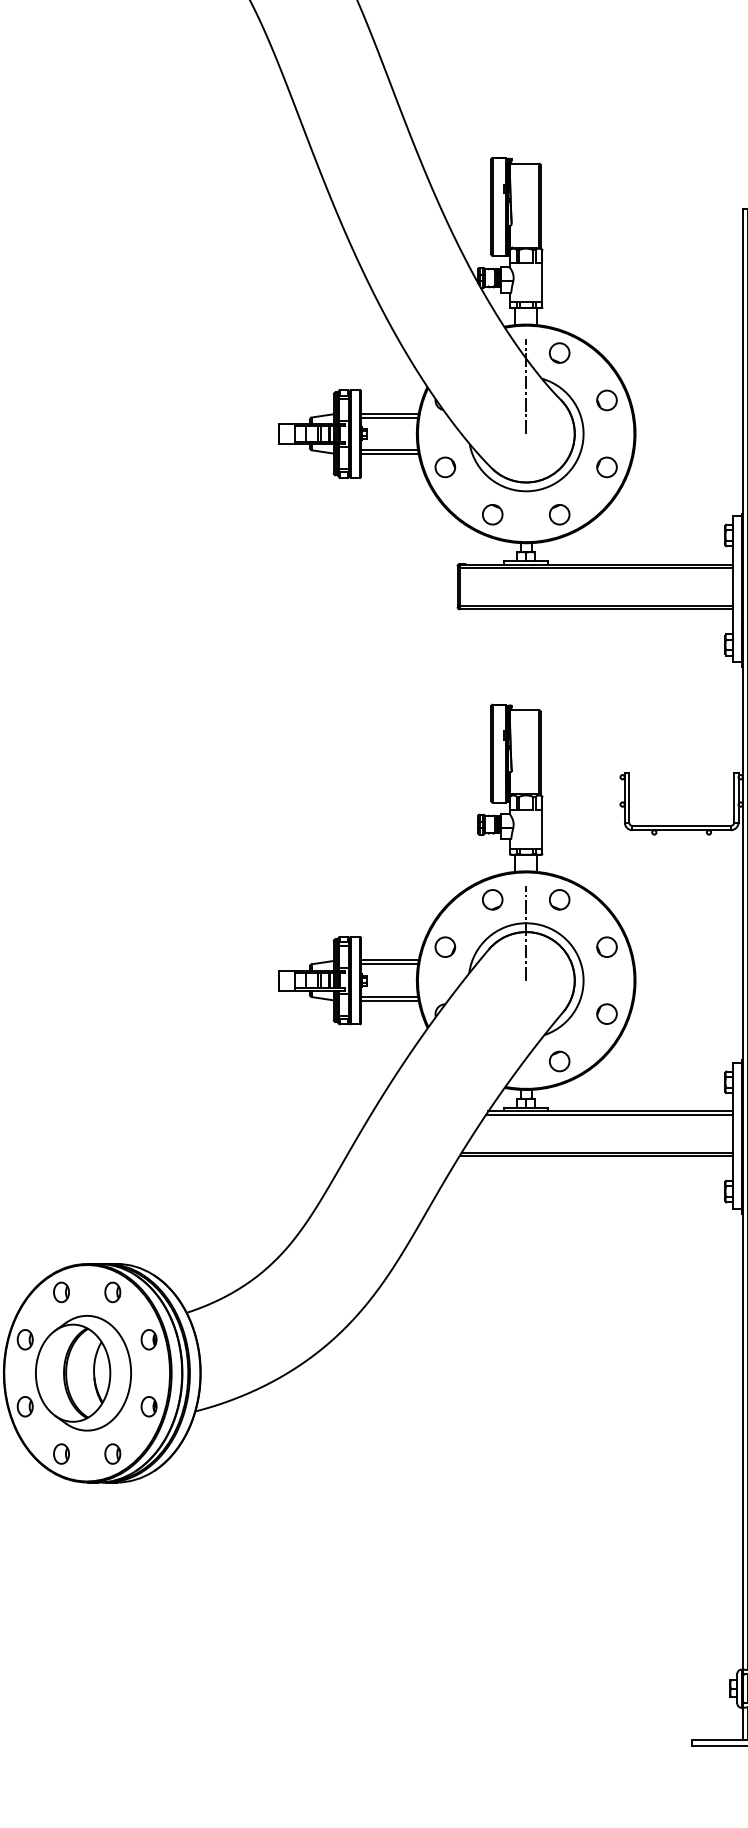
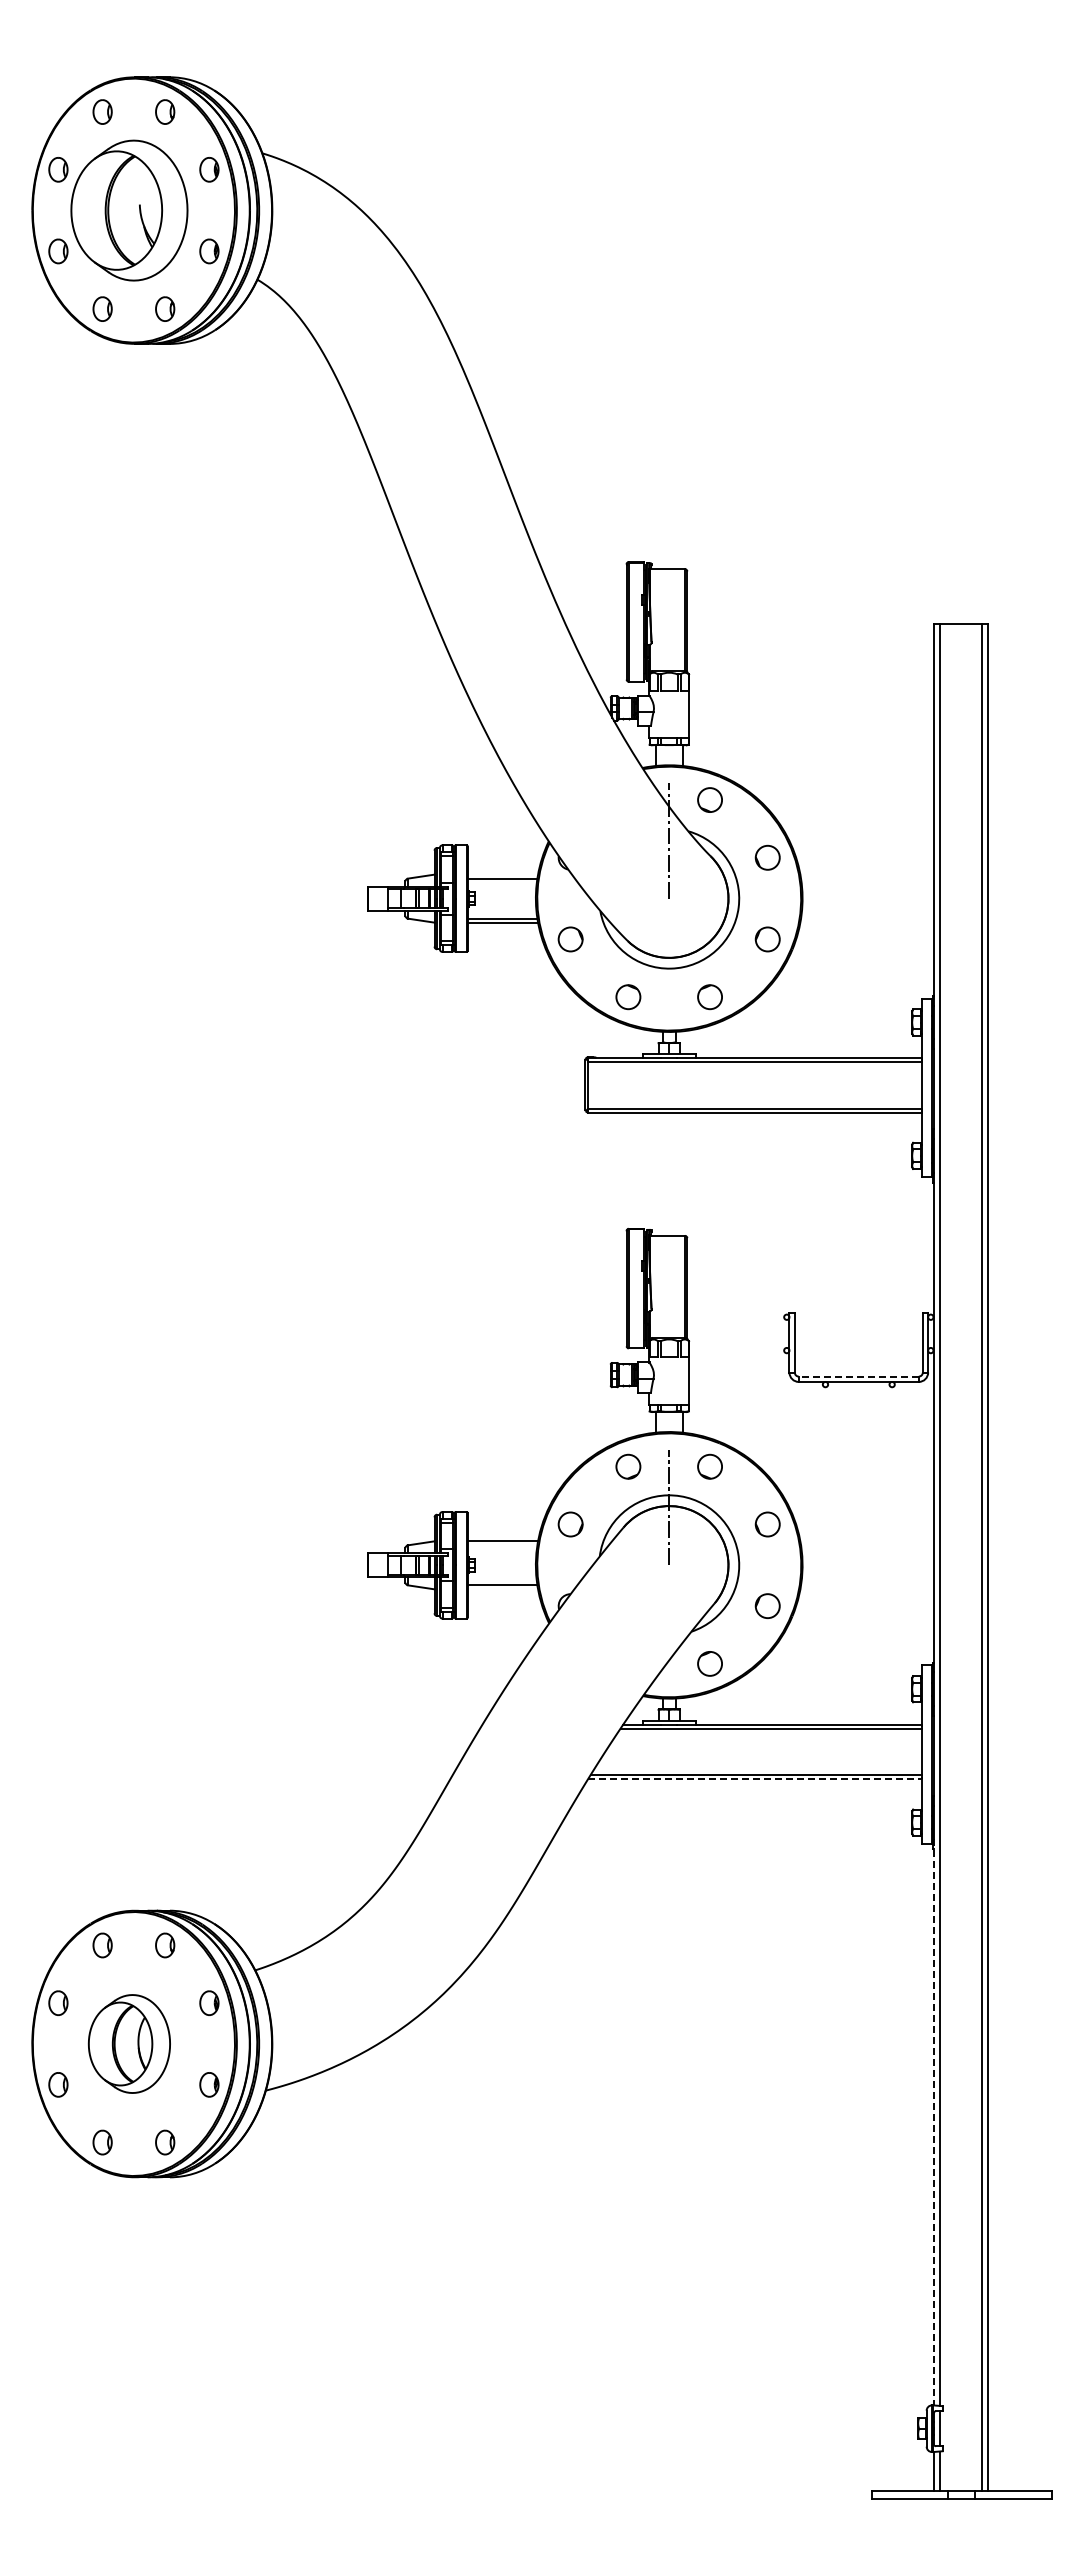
line: (389, 413) -> (502, 873), removed
line: (681, 825) -> (858, 1376), solid -> dashed
line: (389, 964) -> (502, 1545), removed
line: (389, 1001) -> (502, 1590), removed
line: (596, 1156) -> (754, 1779), solid -> dashed
part: (83, 1372) -> (129, 2043), size x0.7
line: (742, 1437) -> (933, 2122), solid -> dashed

